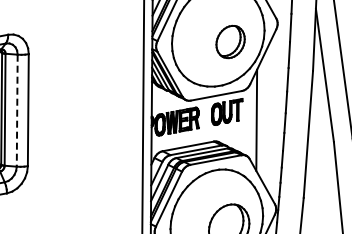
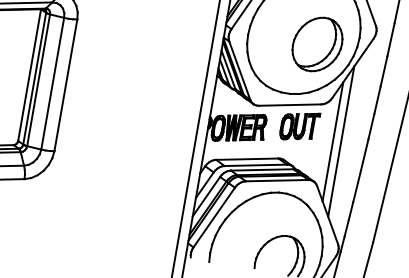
part: (230, 41) -> (317, 43), size x1.43
line: (17, 110) -> (53, 83), dashed -> solid
line: (263, 118) -> (341, 140), added

